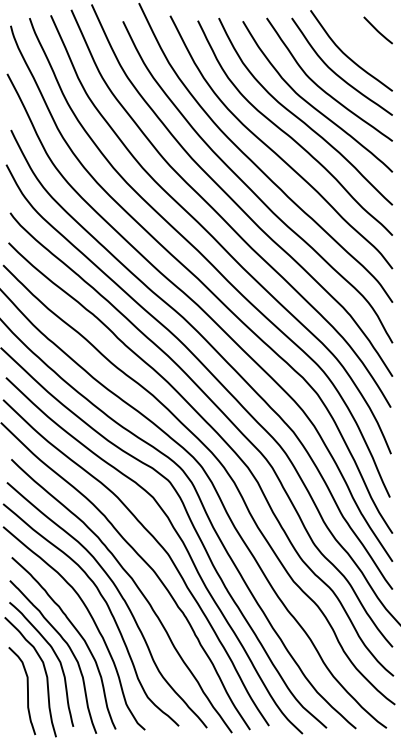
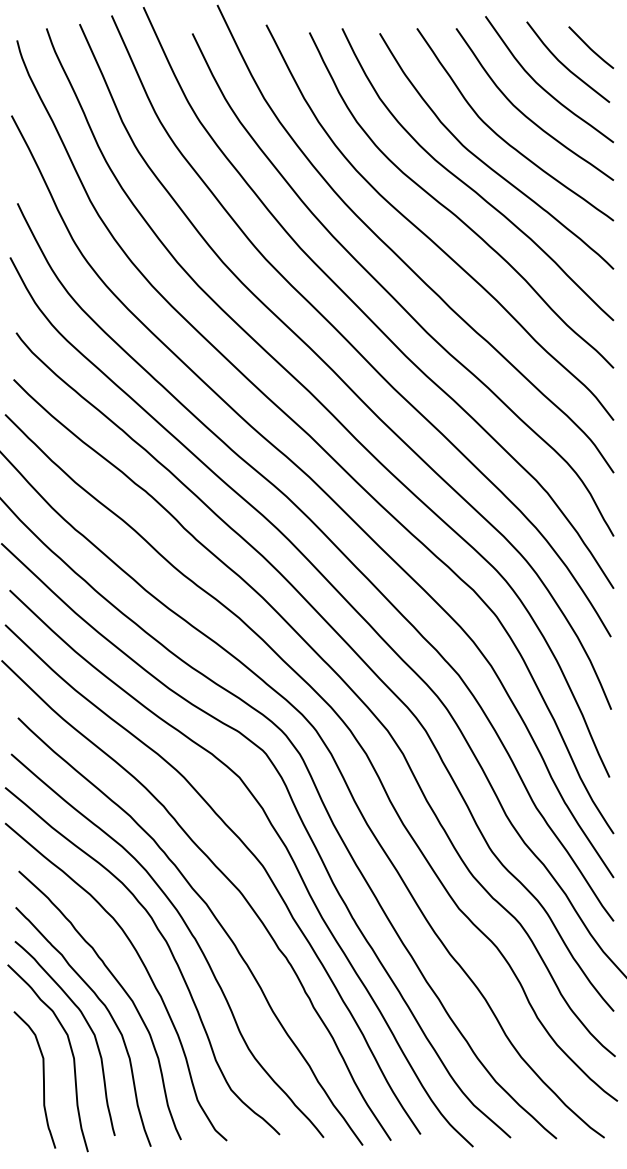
curve: (361, 41) -> (565, 64), added

